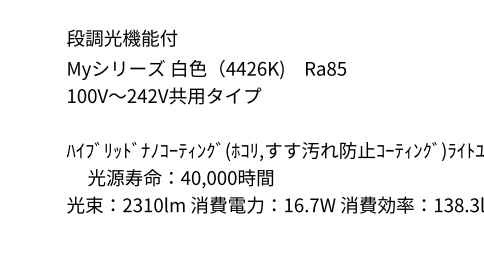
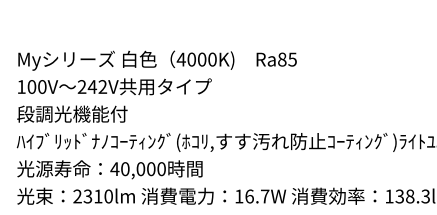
text: (122, 37) -> (72, 113), moved
text: (251, 68) -> (202, 59), 4426K) -> 4000K)
text: (180, 178) -> (109, 169), moved

